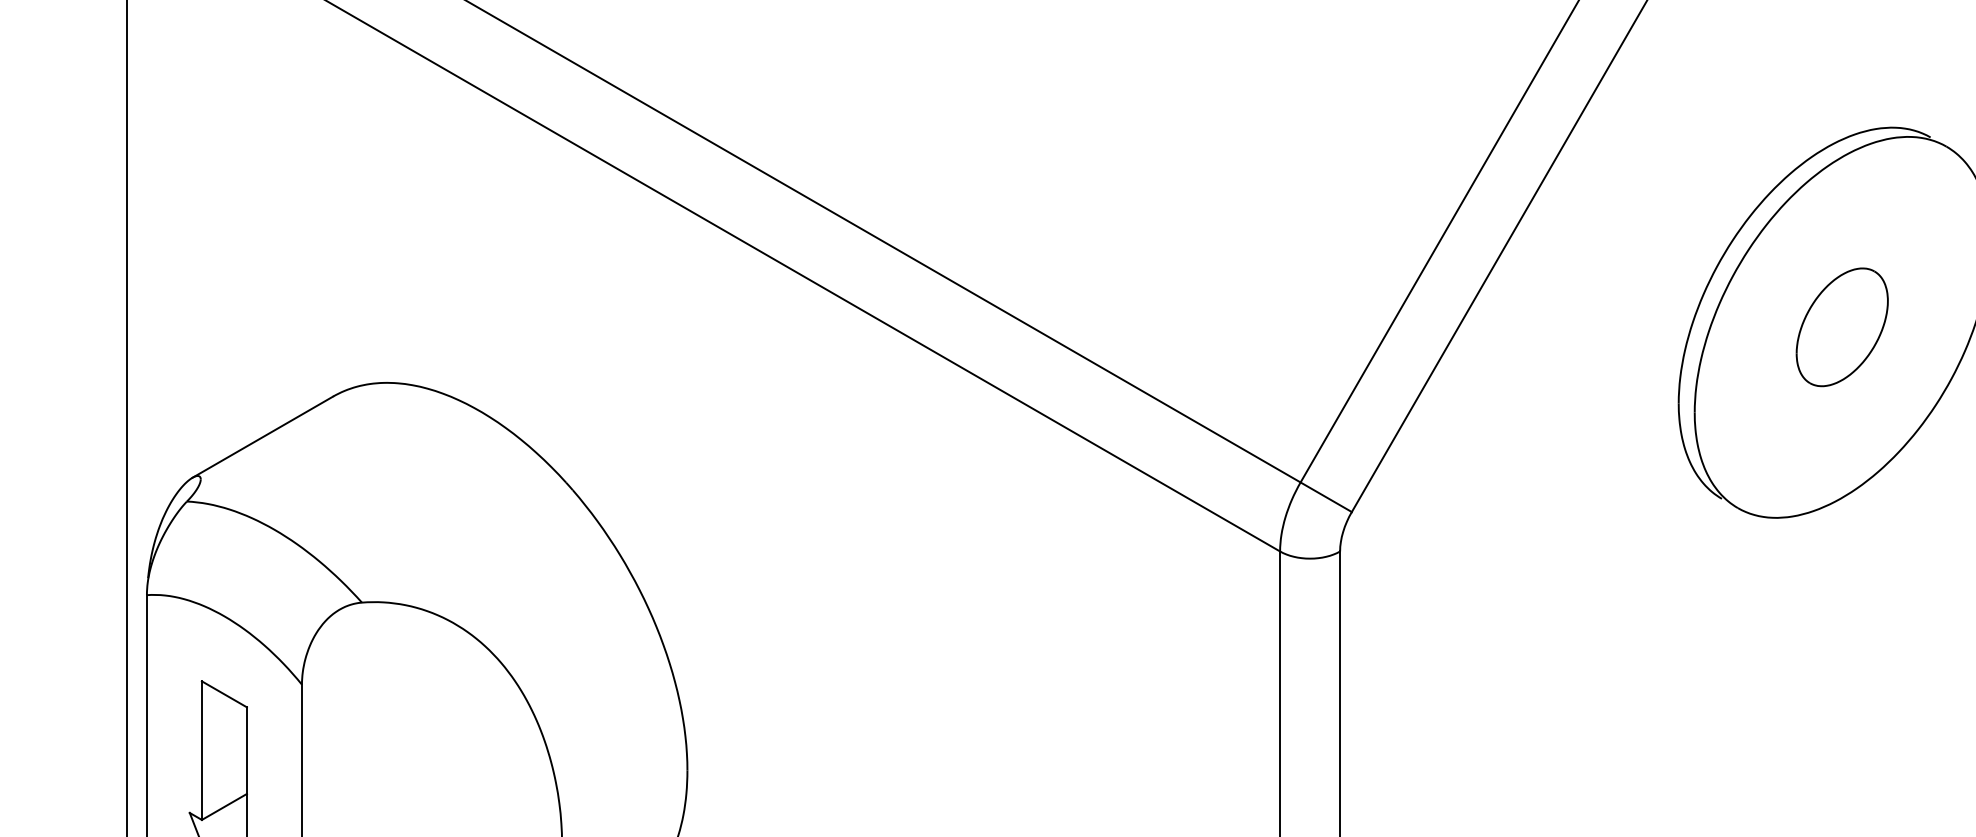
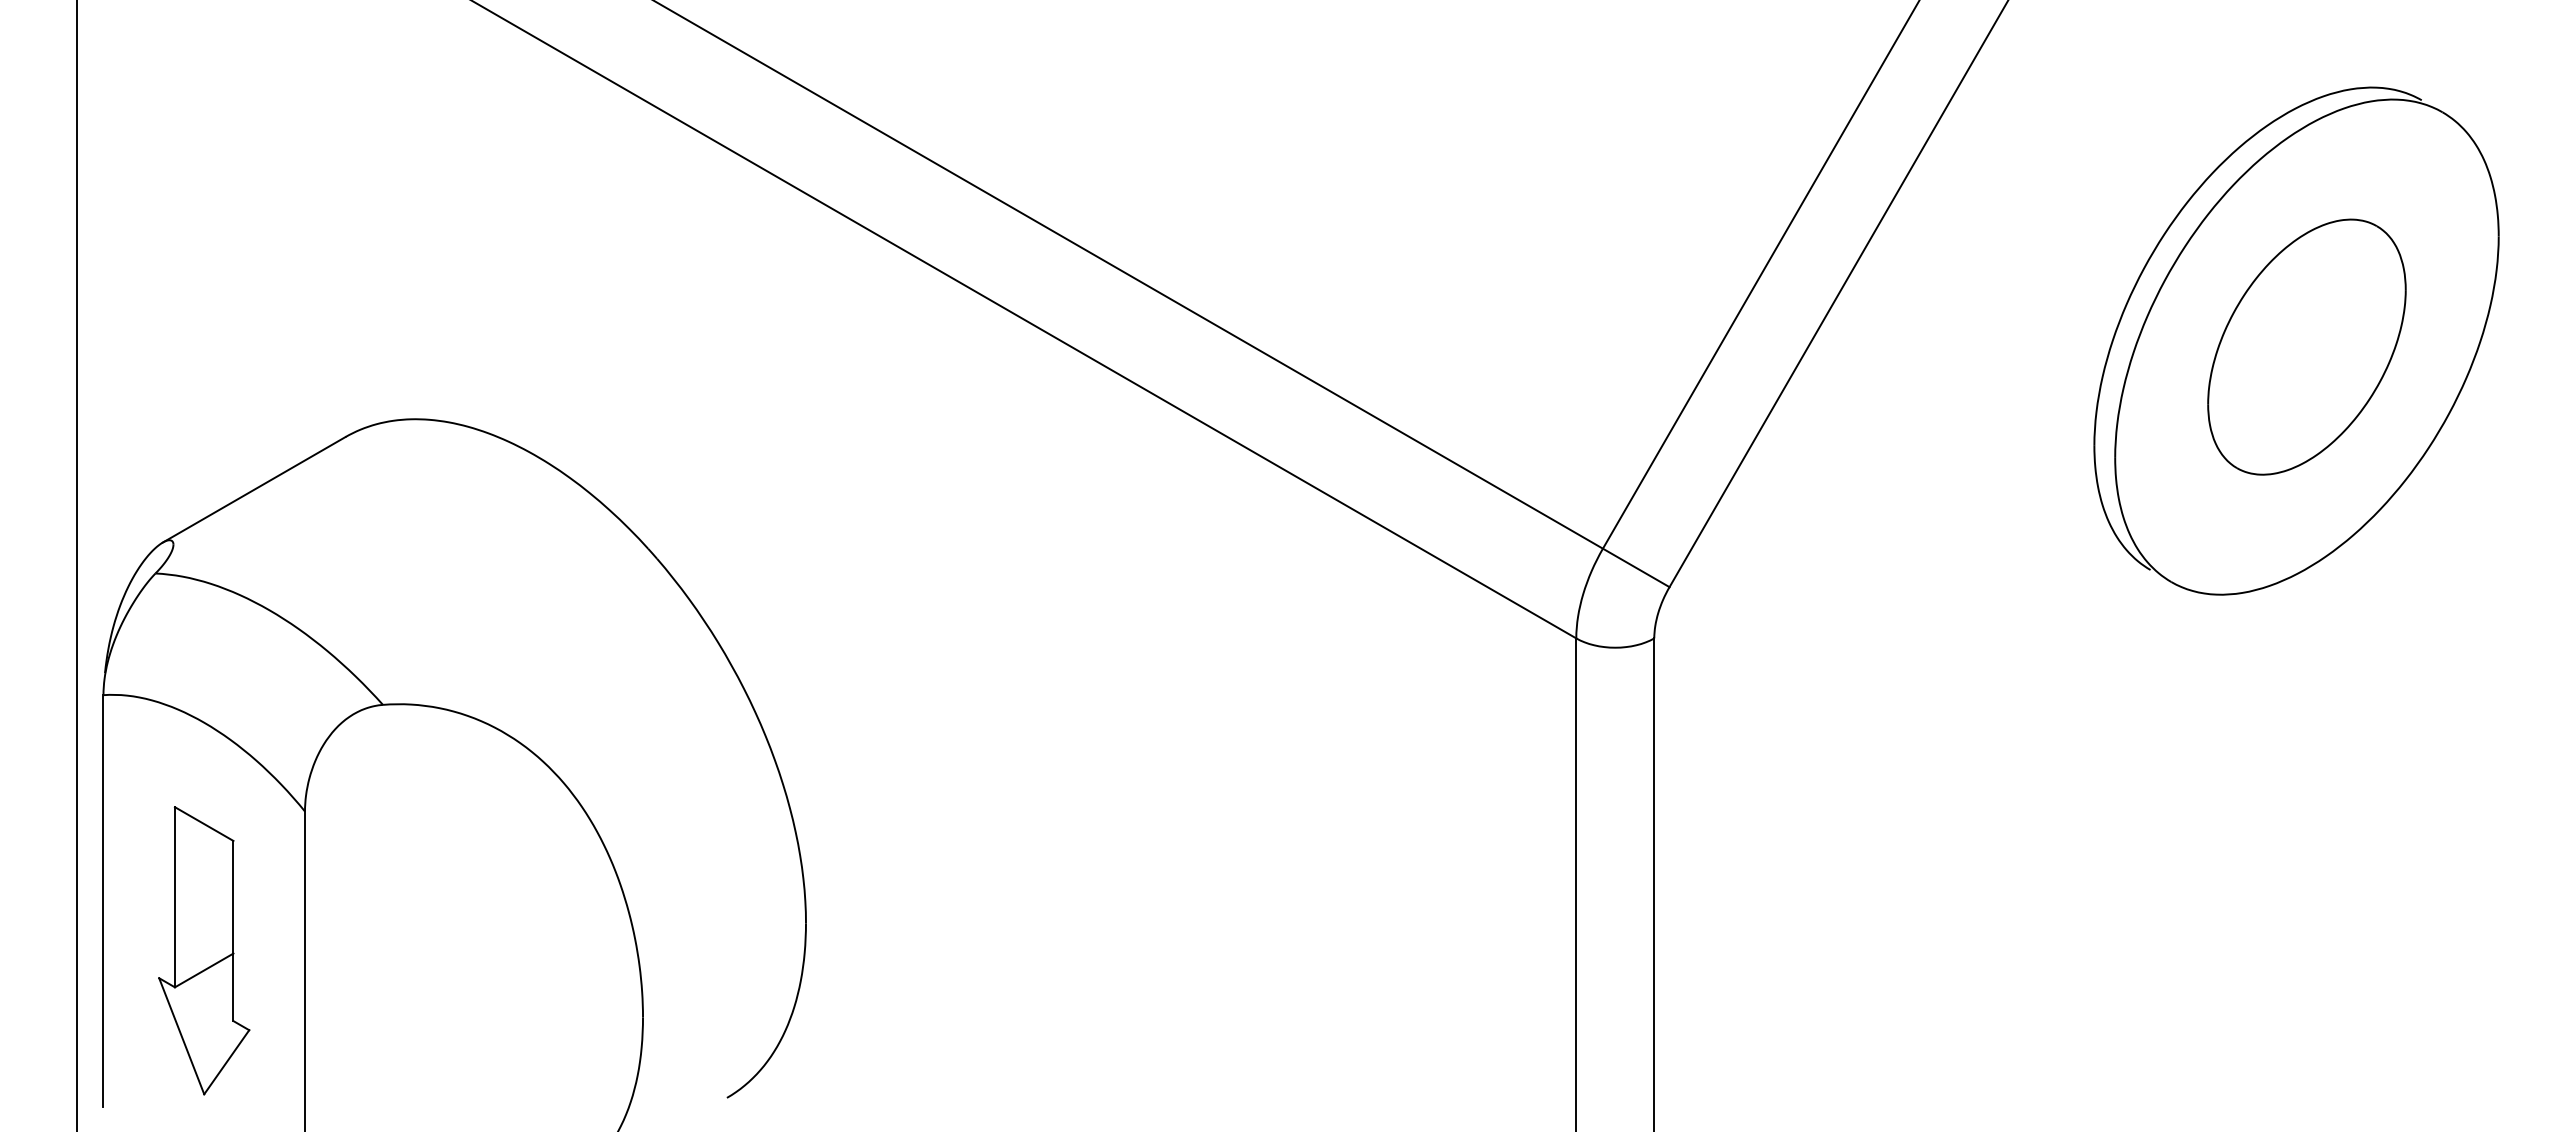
part: (1841, 326) -> (2306, 346), size x1.67

